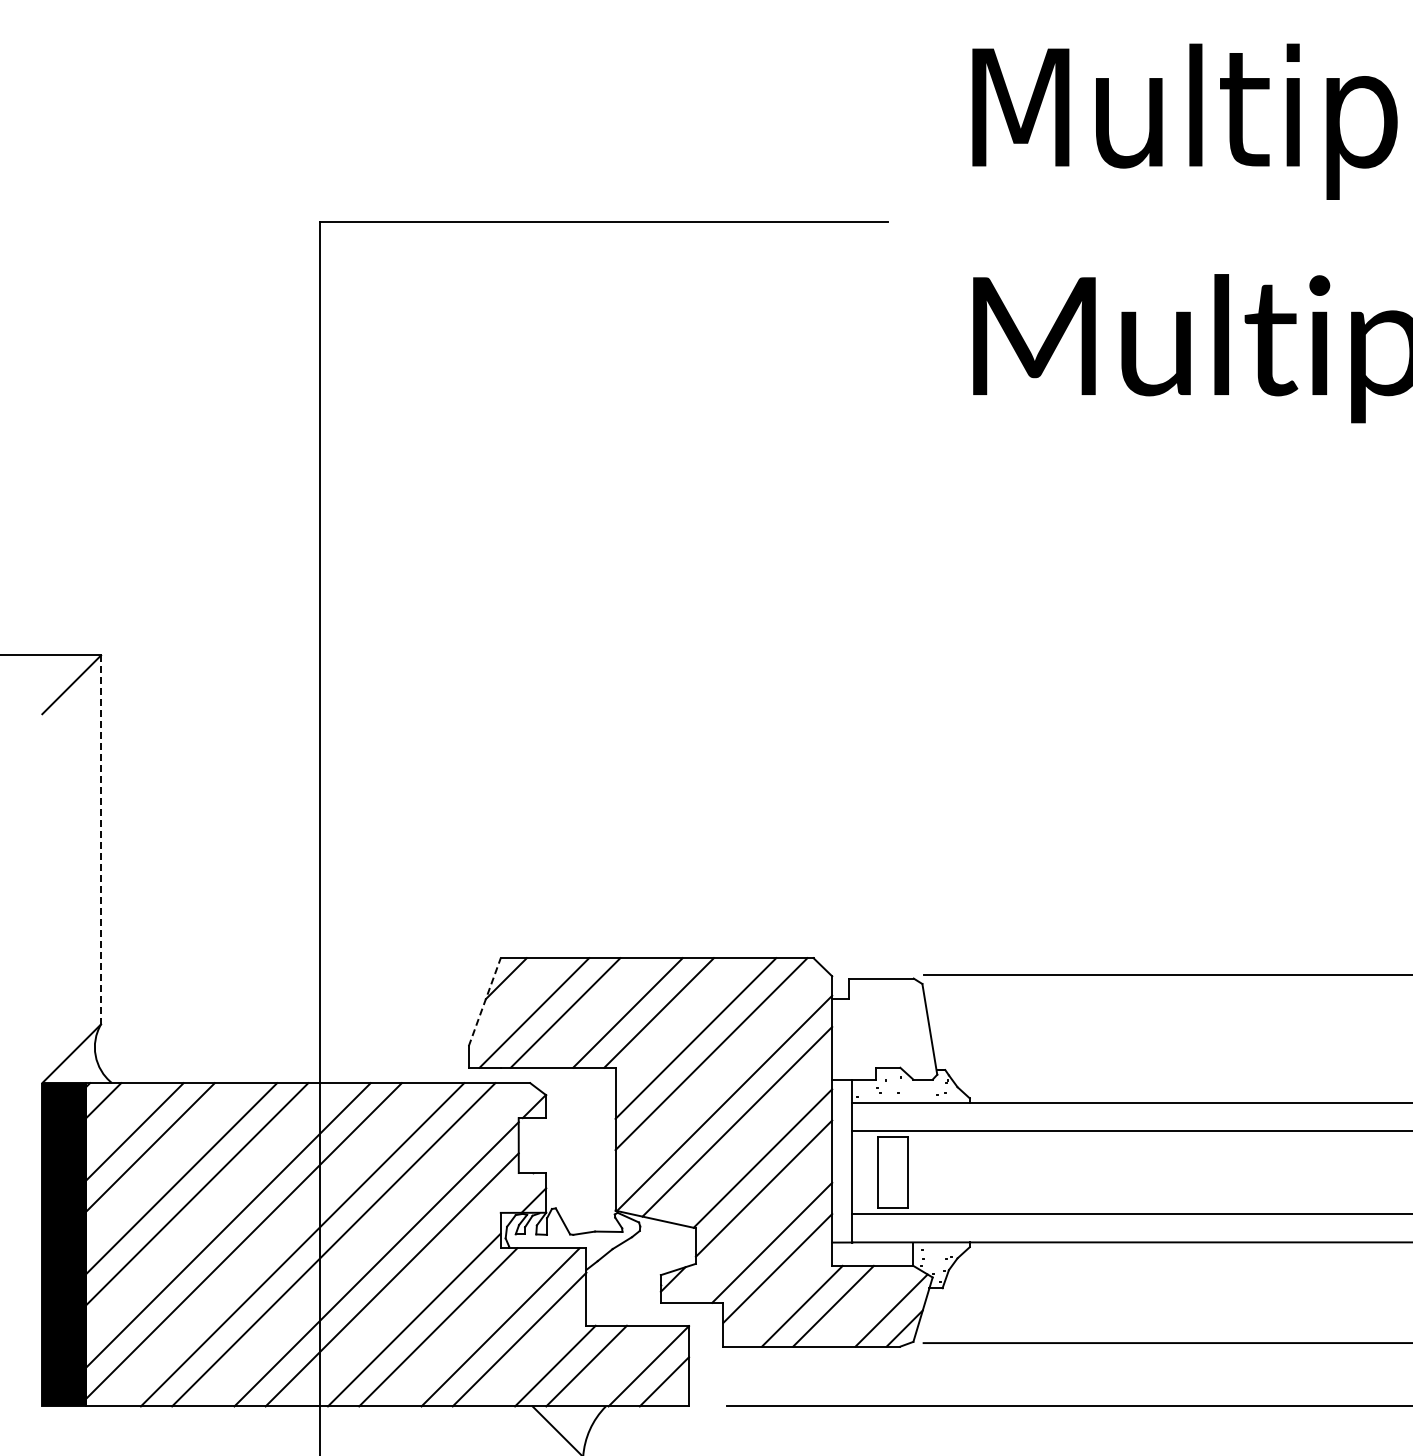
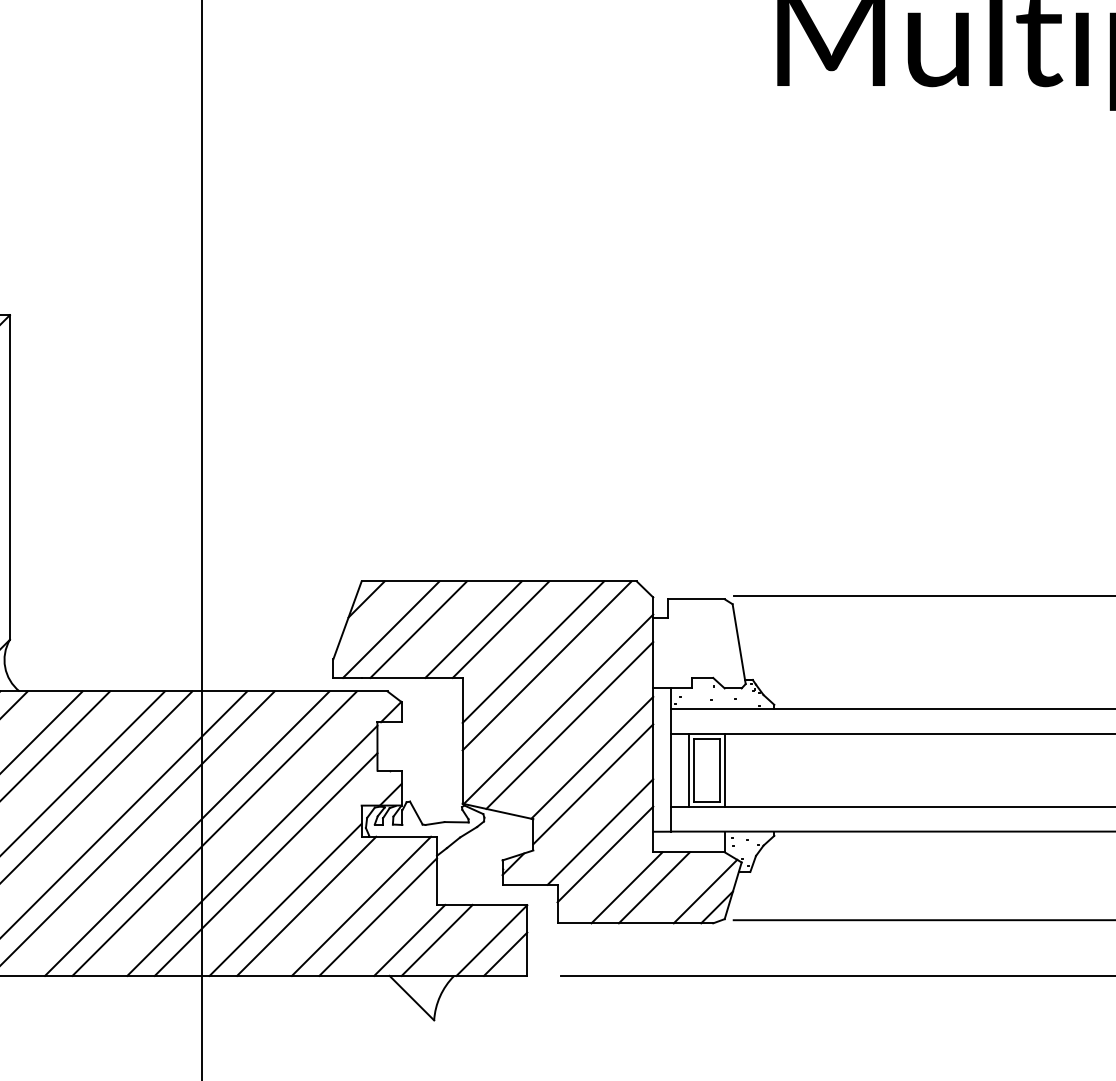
line: (101, 840) -> (10, 477), dashed -> solid
line: (484, 1002) -> (347, 620), dashed -> solid
line: (872, 1172) -> (688, 770), added
line: (913, 1172) -> (724, 770), added

